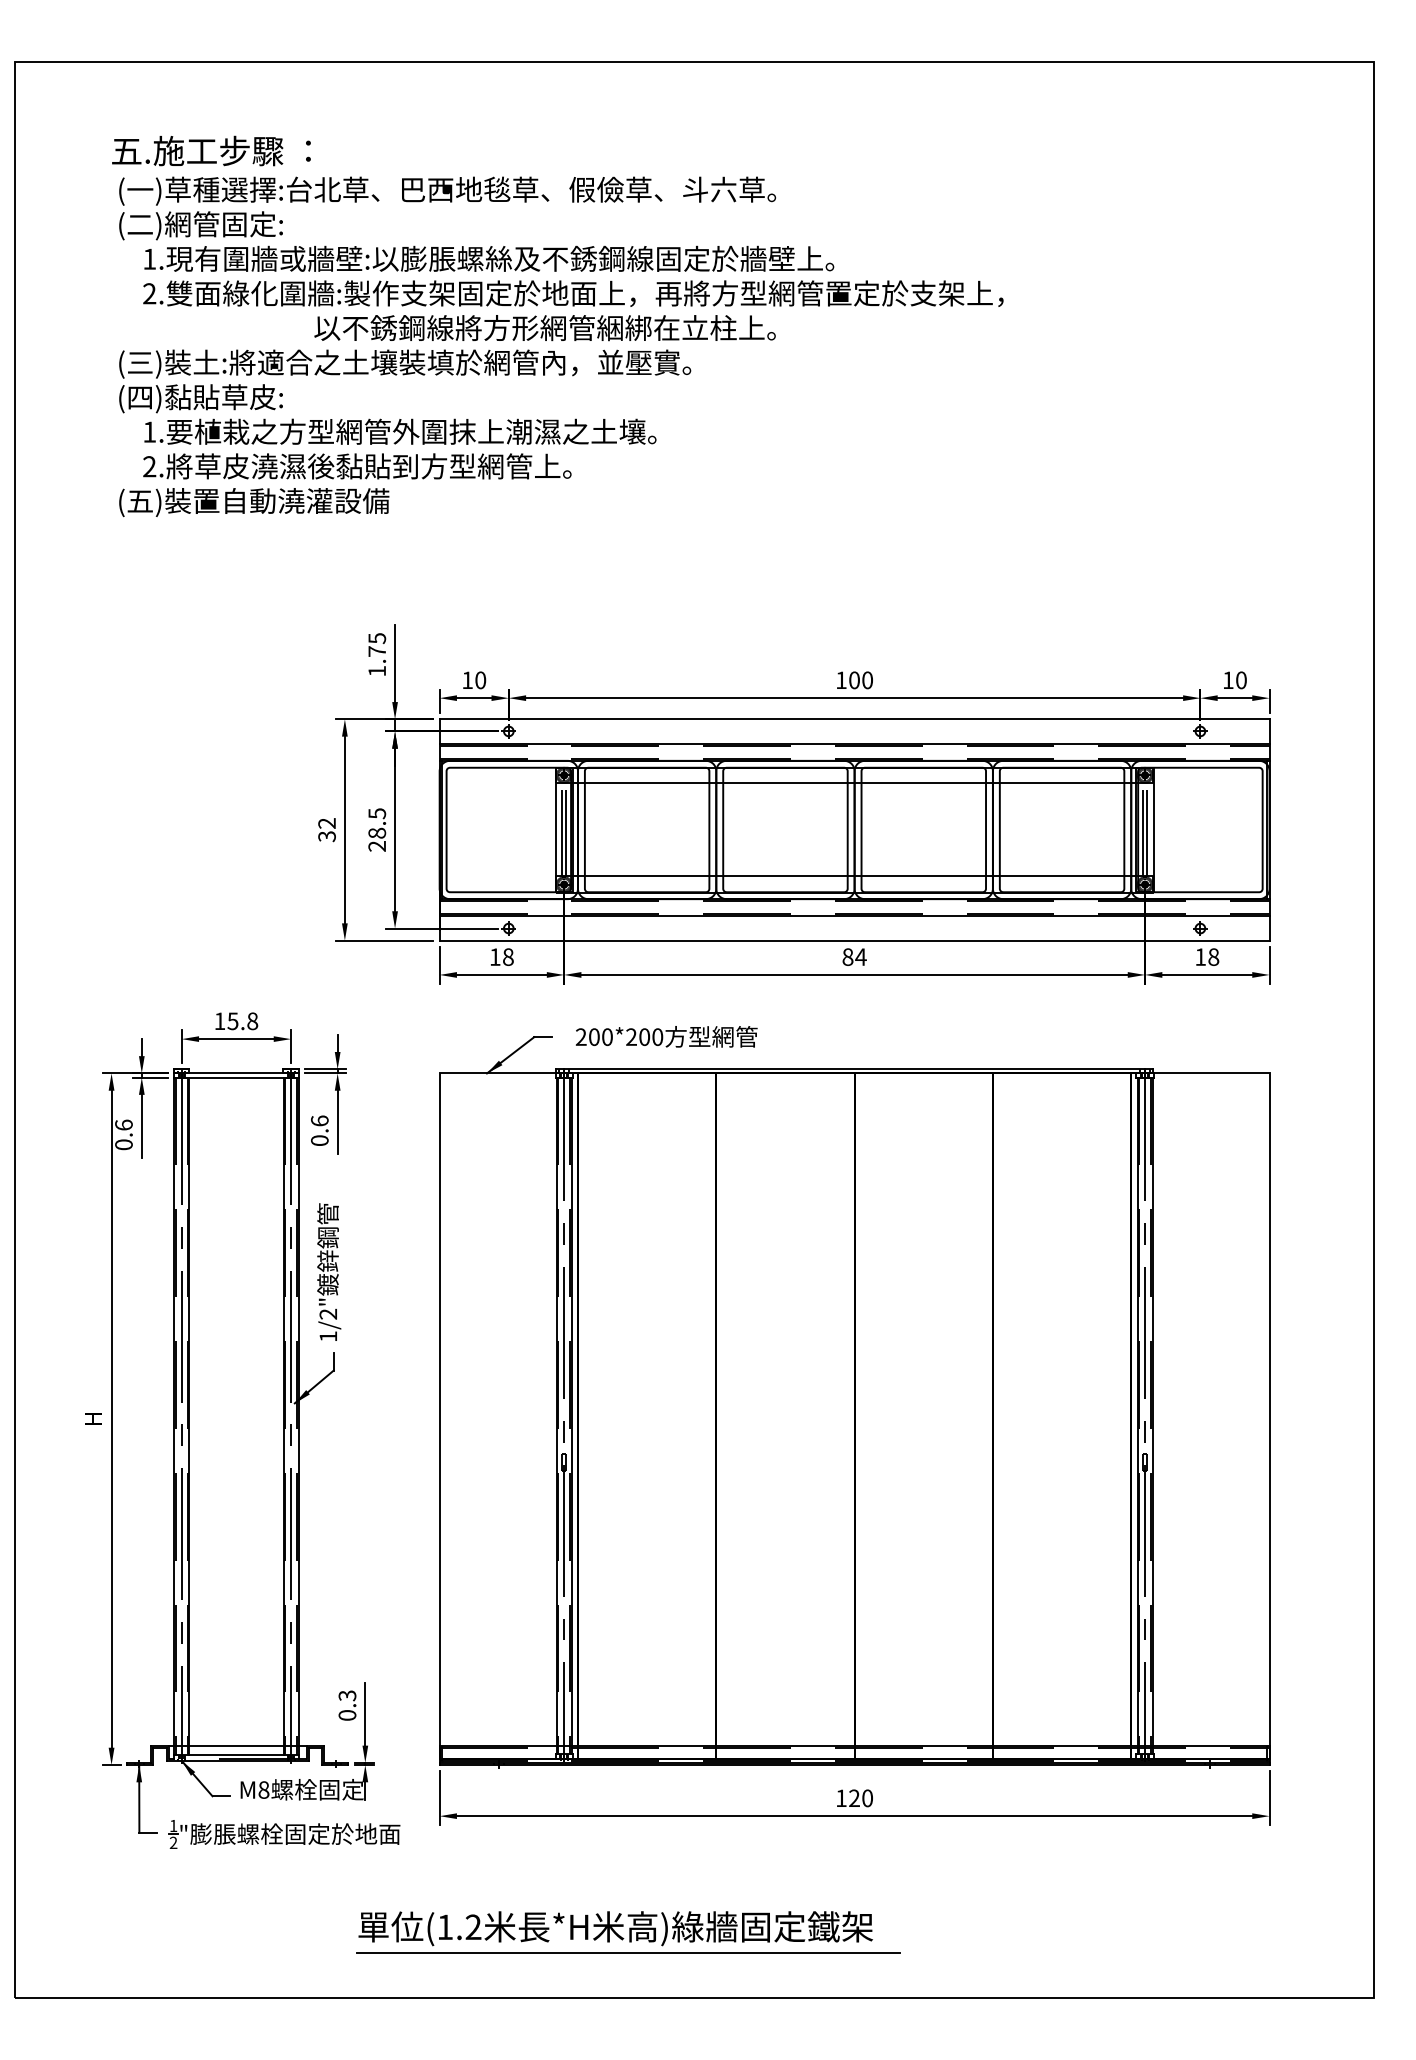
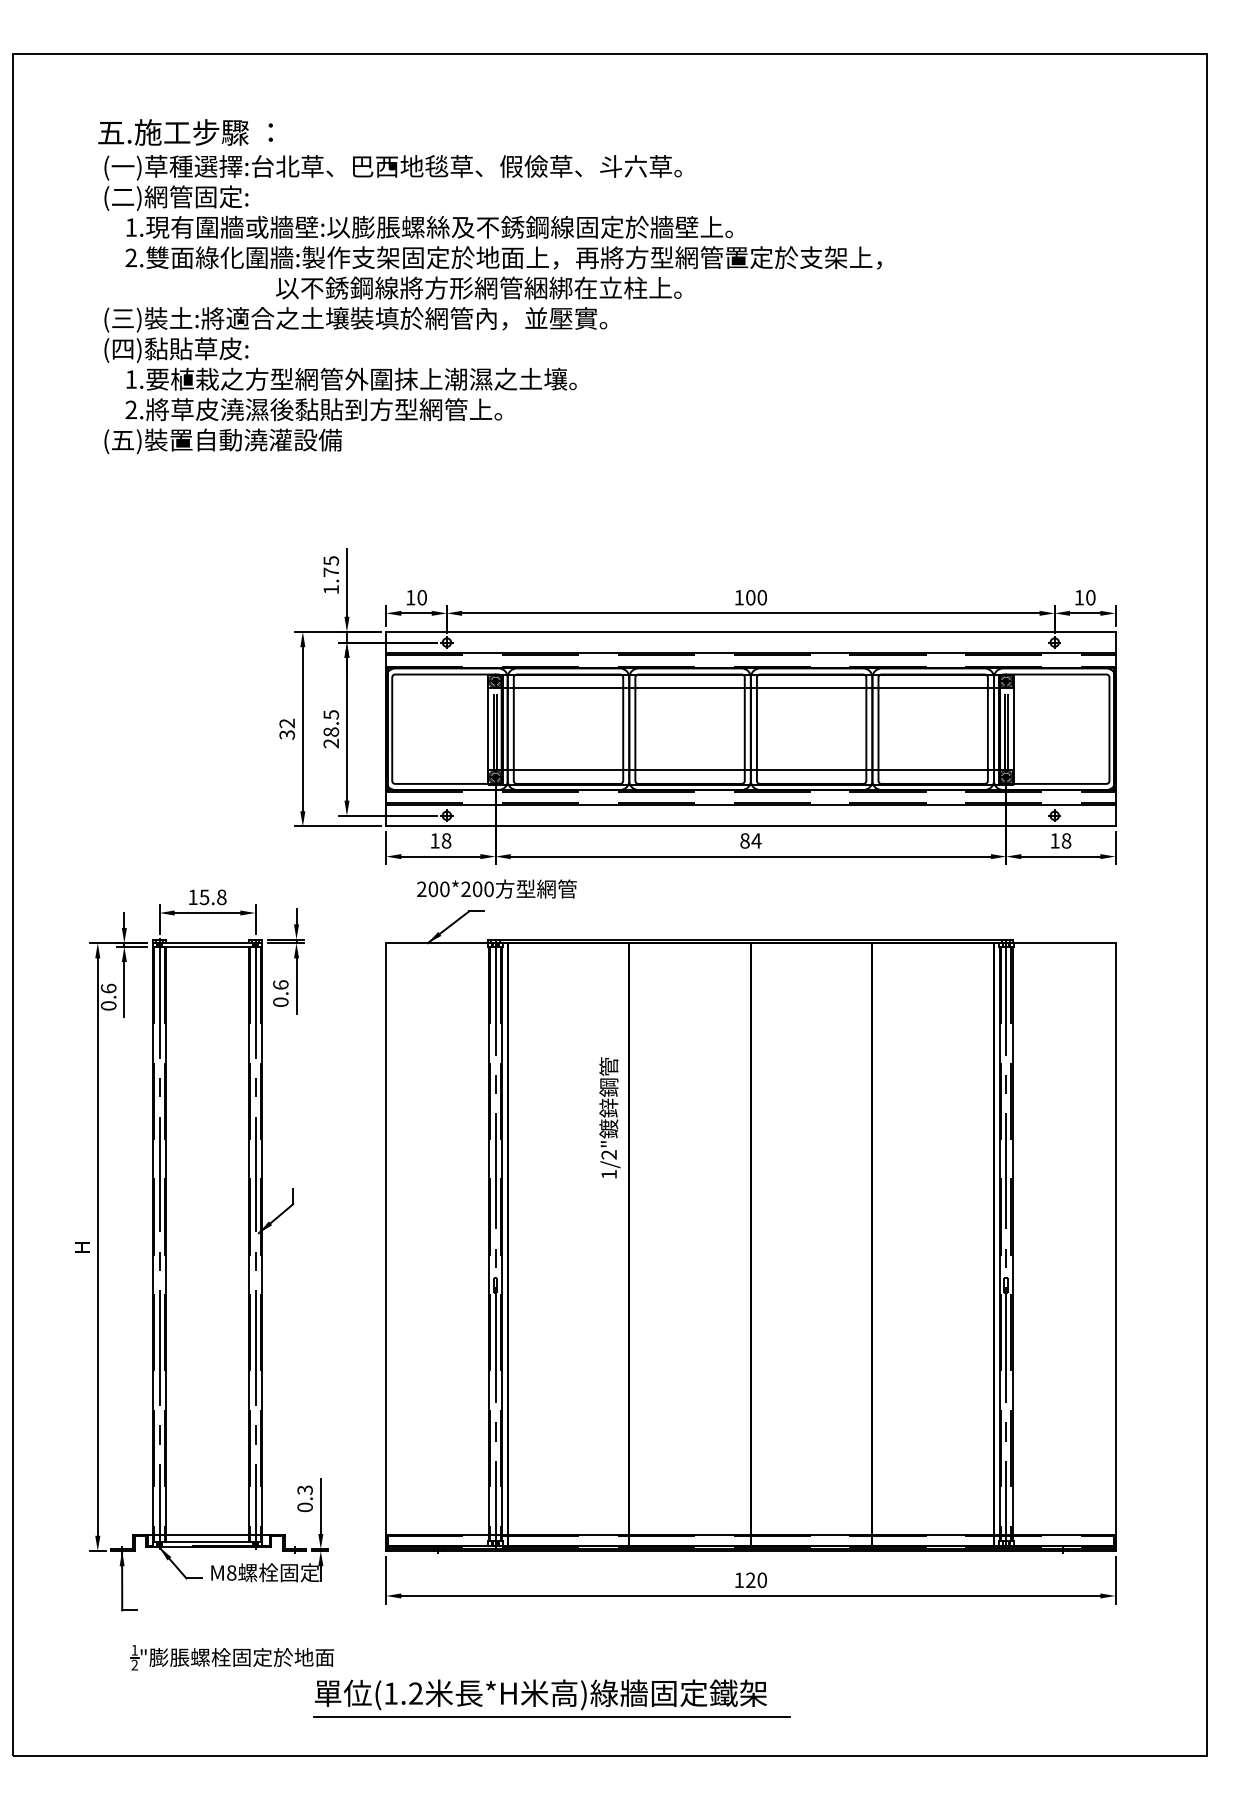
text: (666, 1036) -> (496, 888), moved
text: (329, 1271) -> (610, 1117), moved
part: (284, 1834) -> (232, 1657), moved

